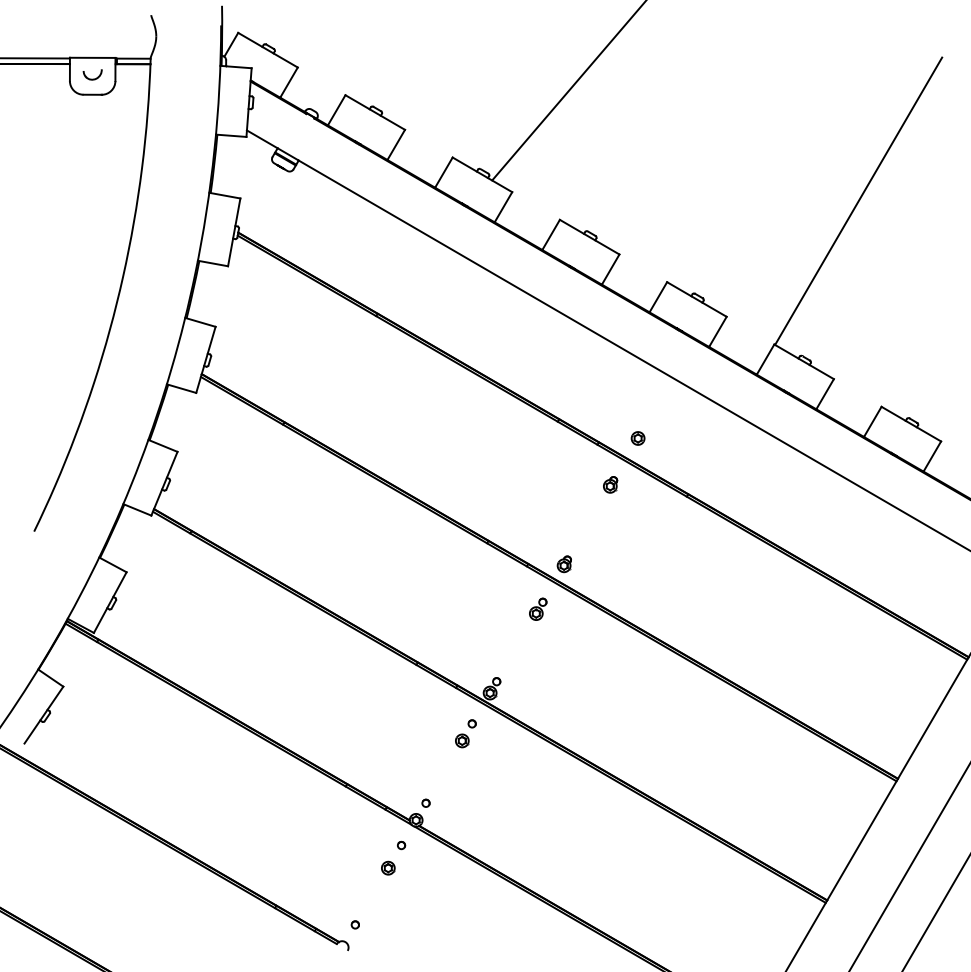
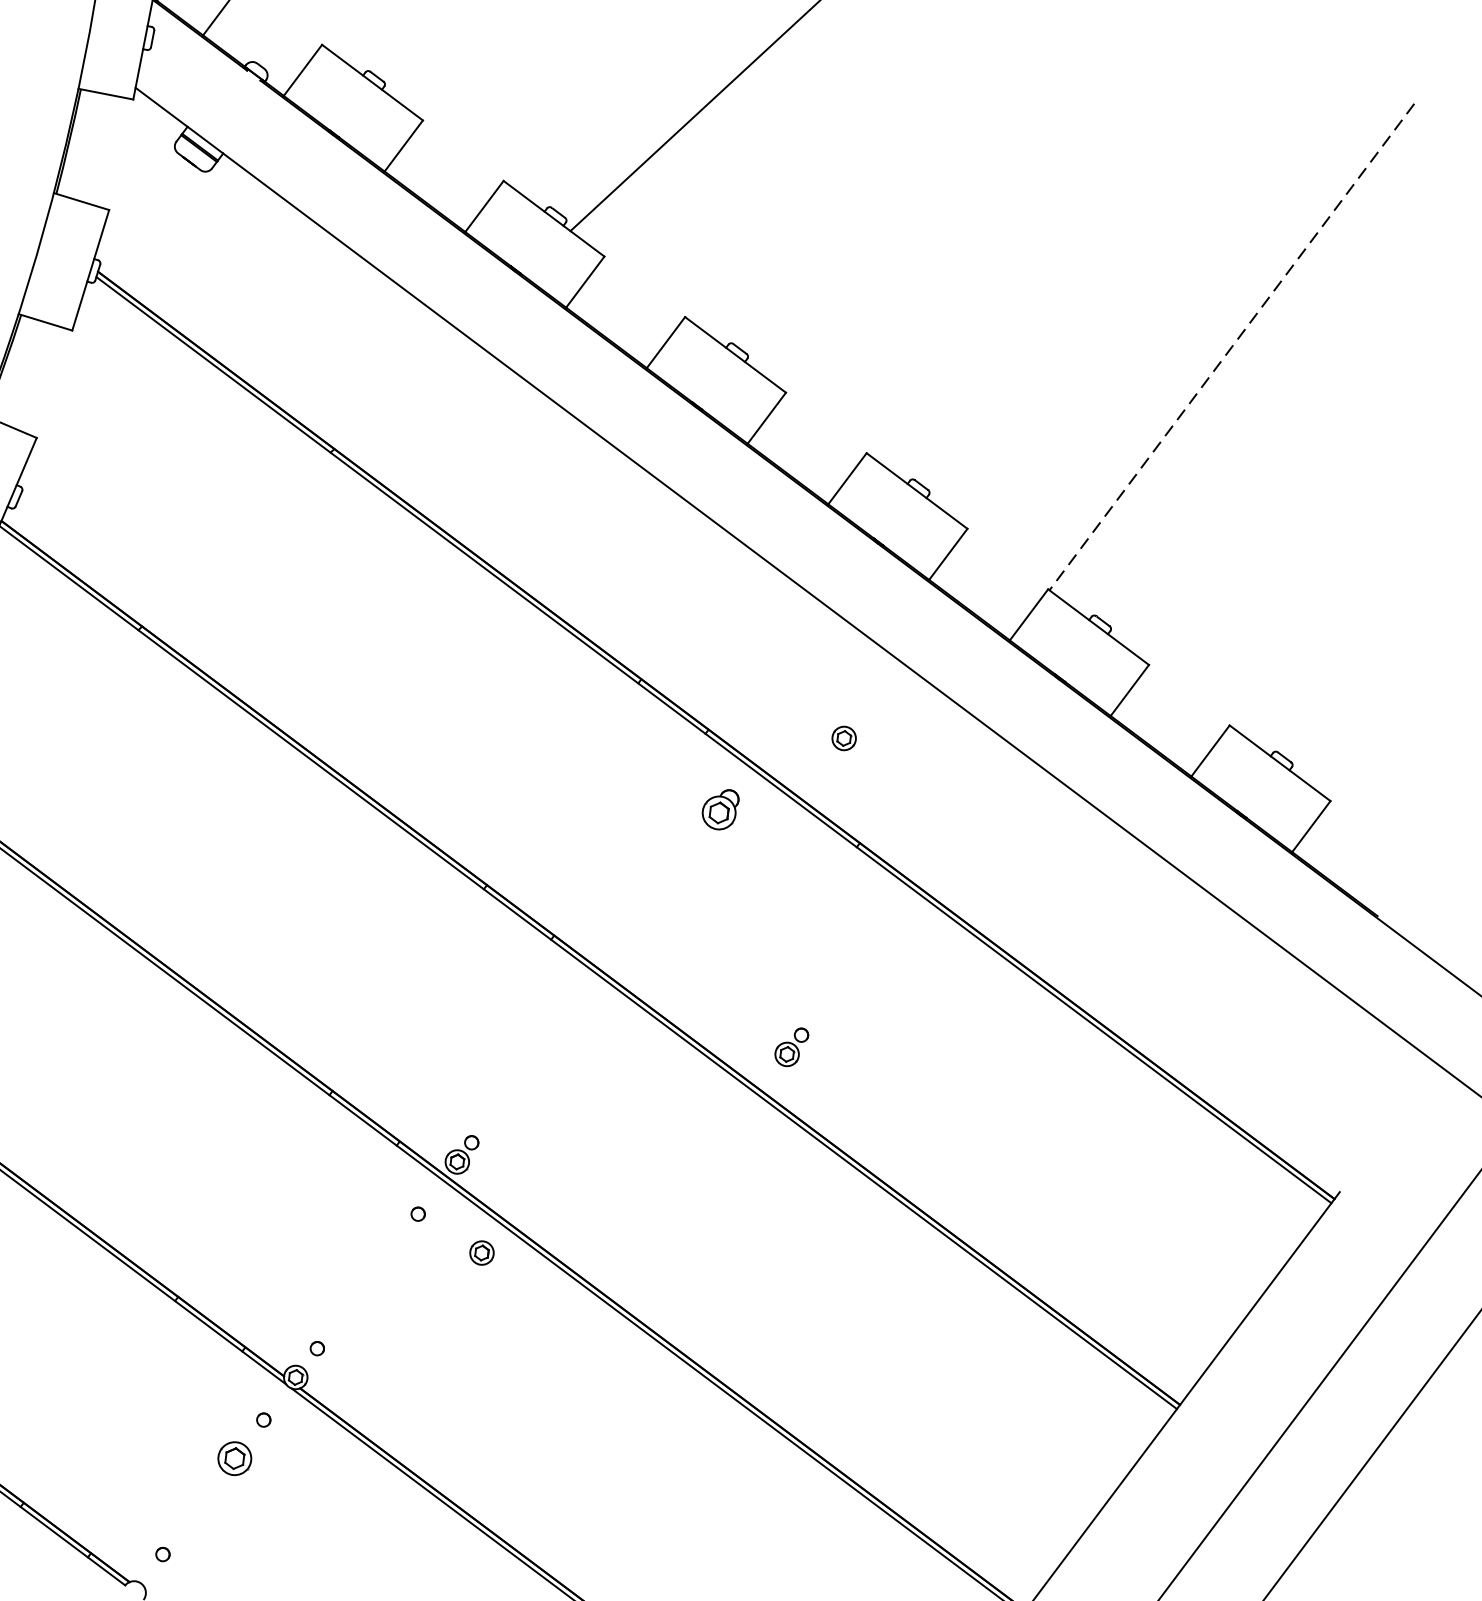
line: (858, 201) -> (1231, 347), solid -> dashed
part: (637, 438) -> (843, 738), moved
part: (610, 484) -> (720, 808), size x1.4
part: (563, 564) -> (618, 944), removed
part: (538, 608) -> (792, 1045), moved
part: (462, 740) -> (482, 1252), moved
part: (388, 867) -> (235, 1457), size x1.4

